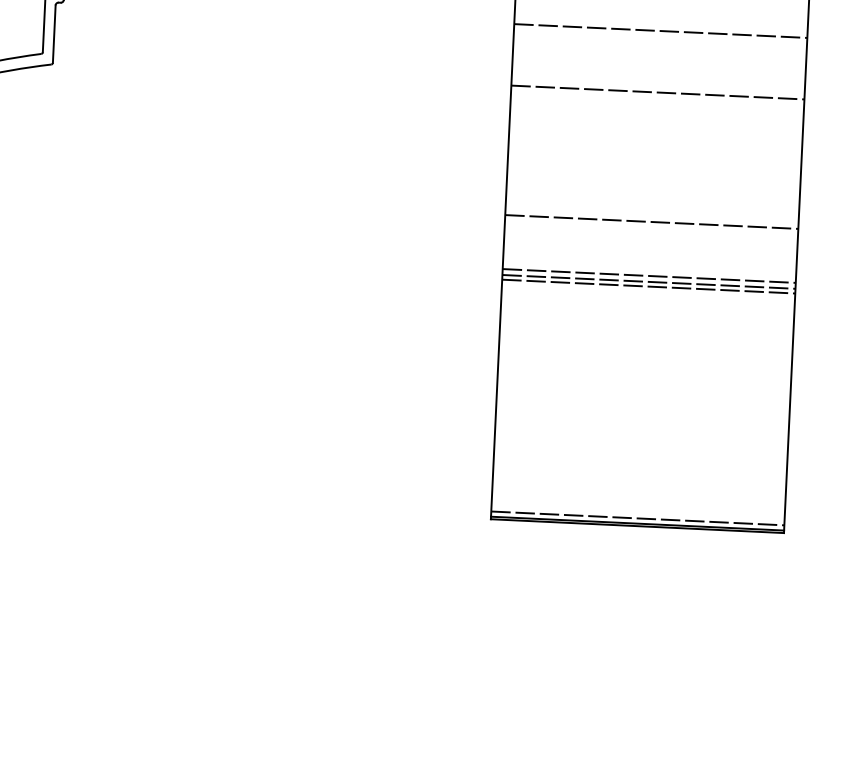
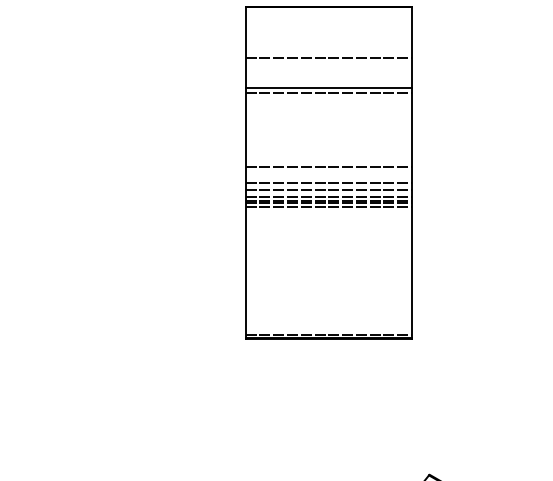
line: (657, 82) -> (328, 87), added
line: (649, 250) -> (328, 182), added
line: (649, 264) -> (328, 190), added
line: (647, 292) -> (328, 206), added

